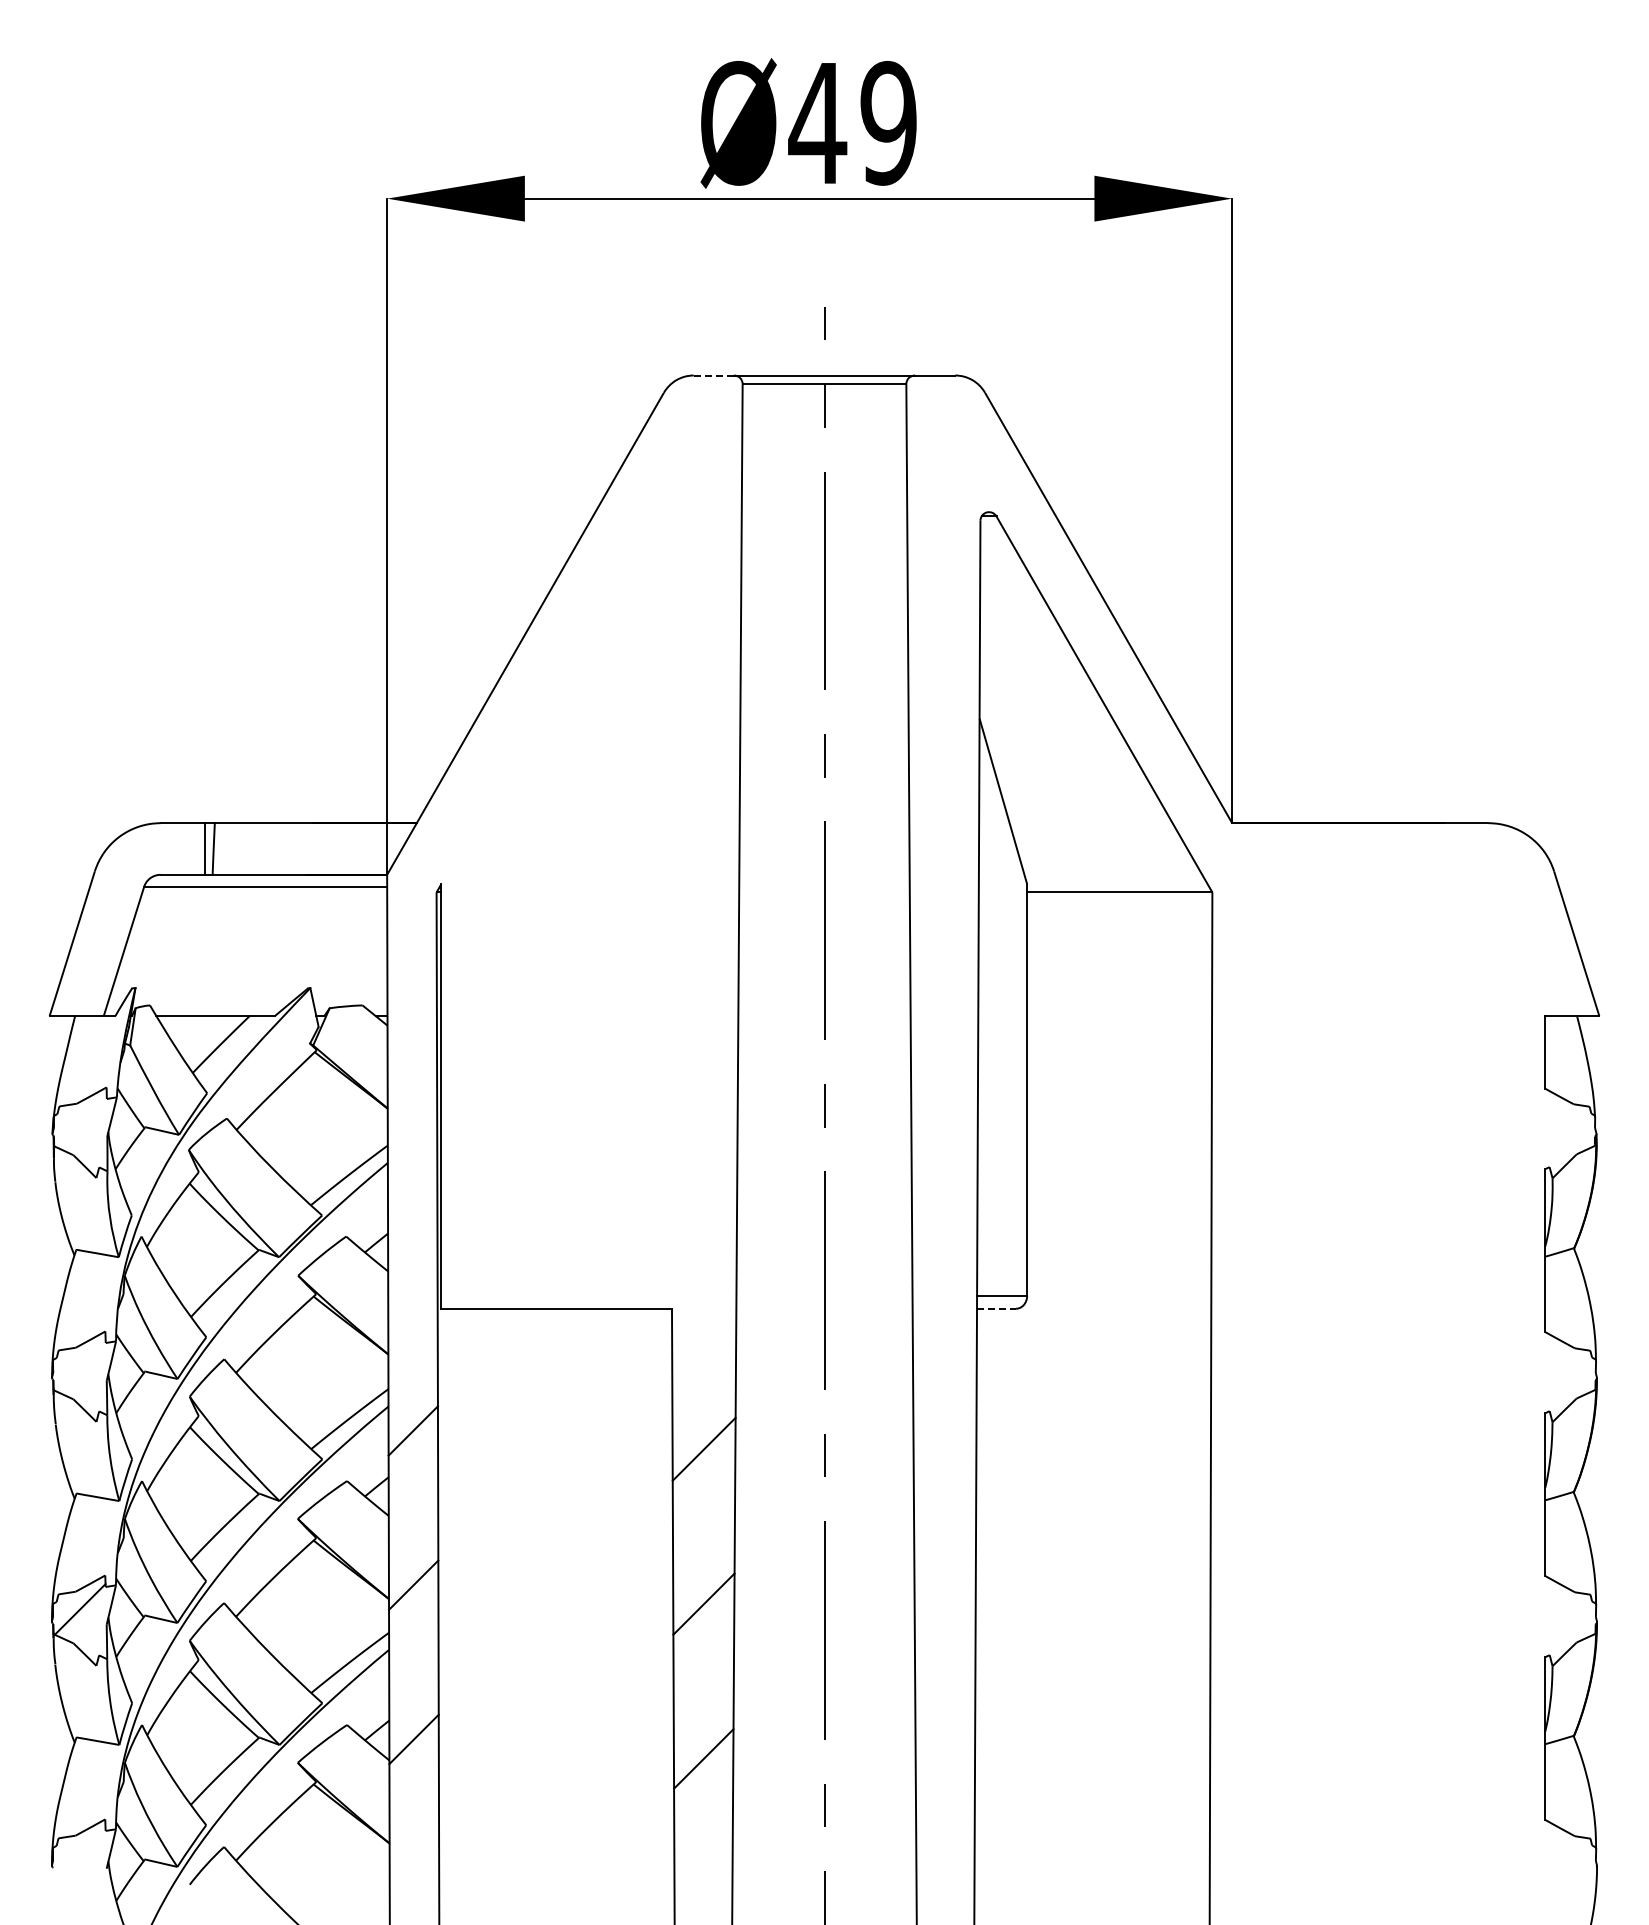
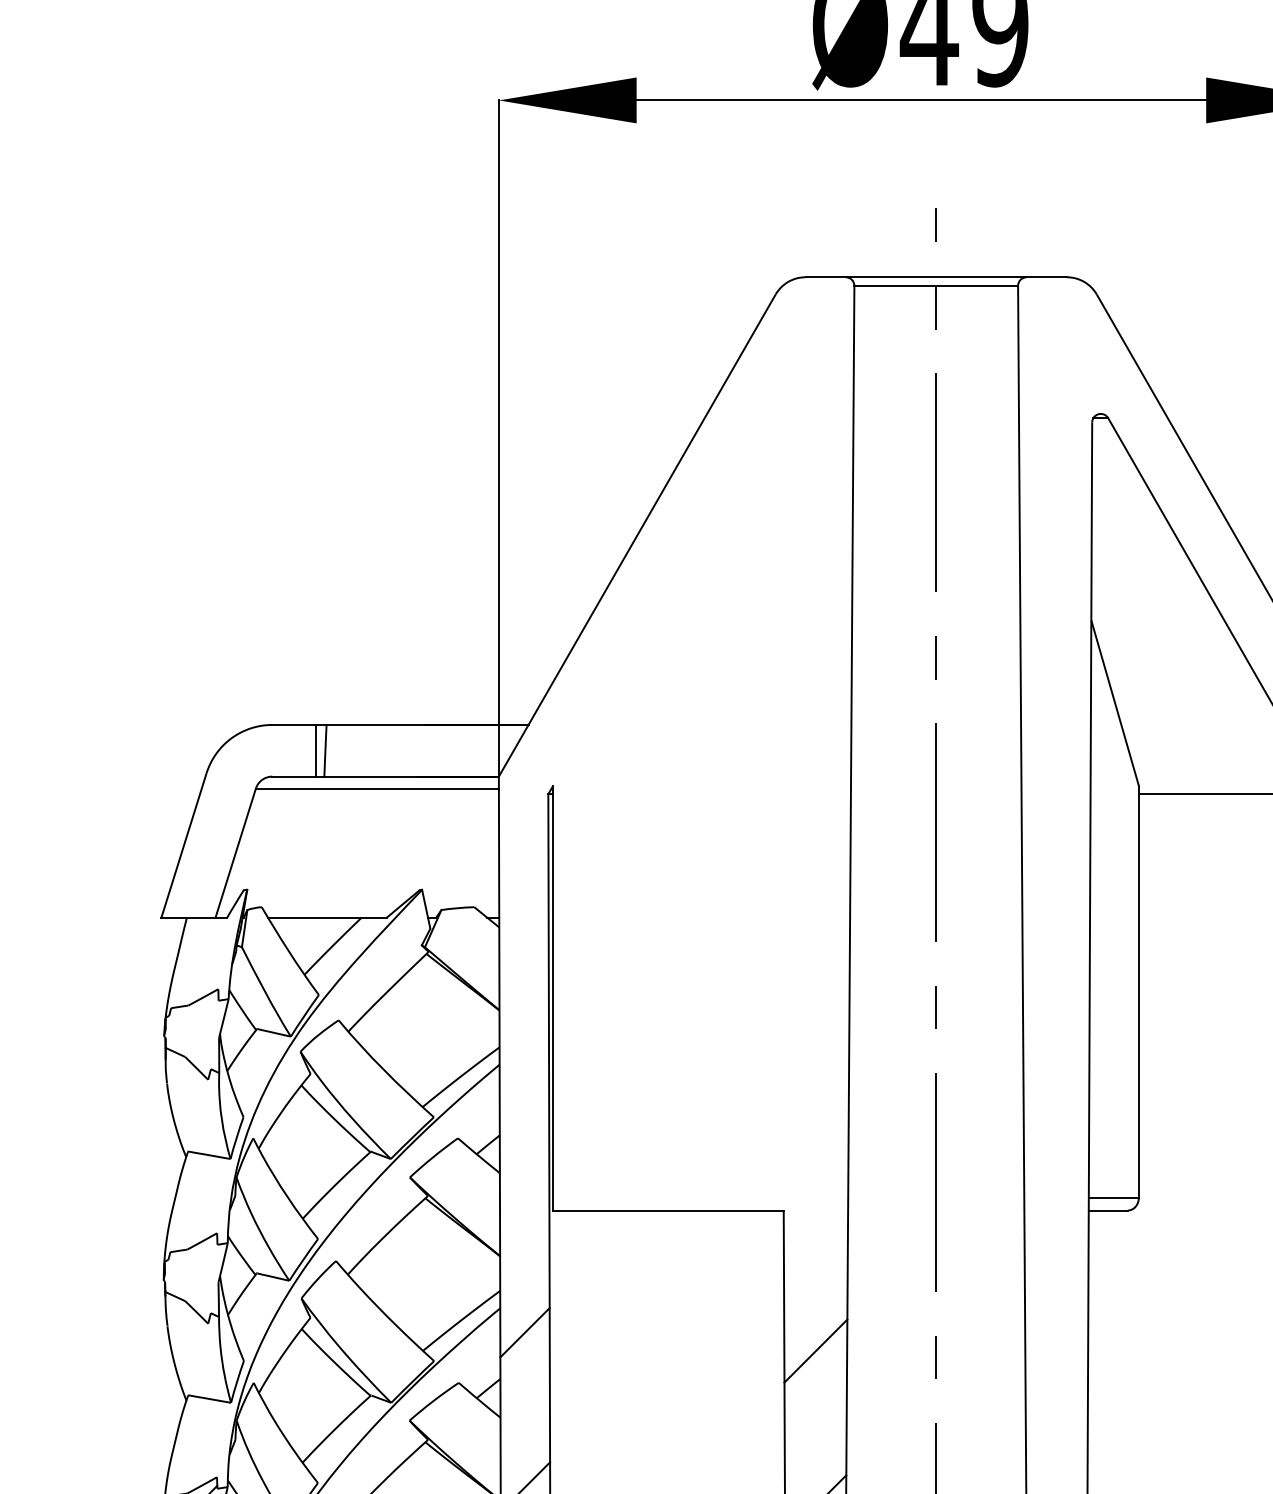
line: (713, 375) -> (825, 277), dashed -> solid
line: (996, 1308) -> (1108, 1210), dashed -> solid

